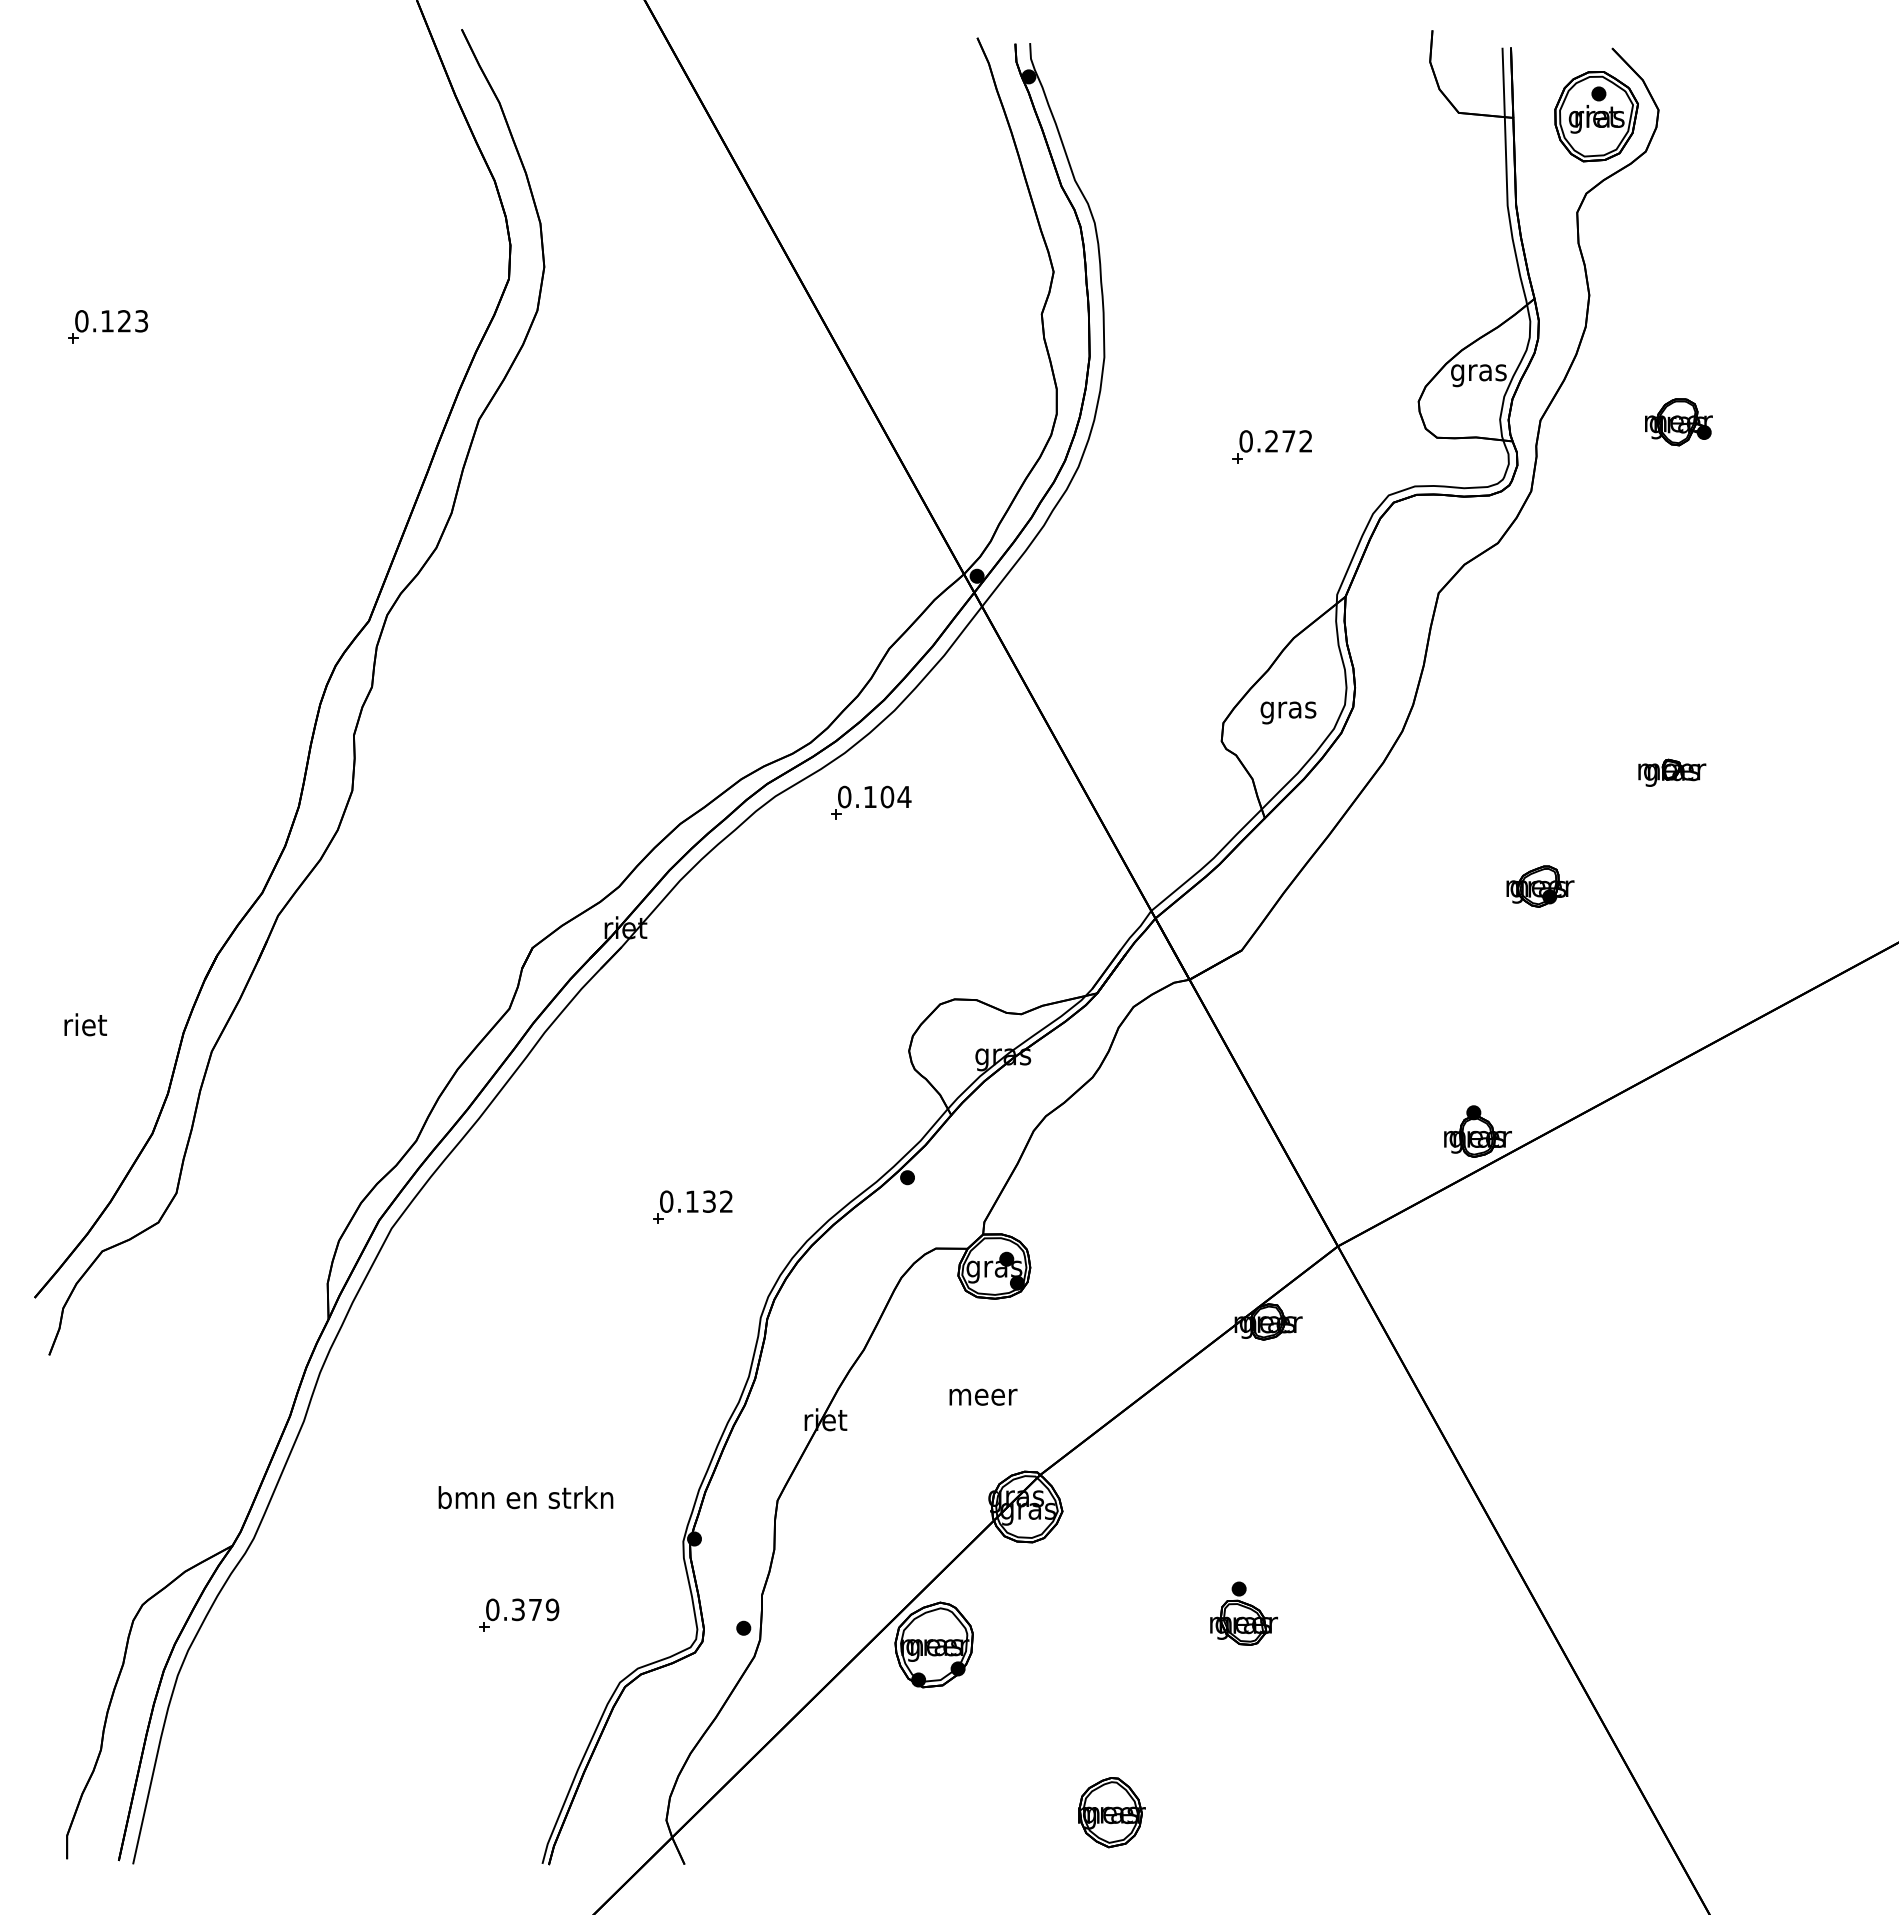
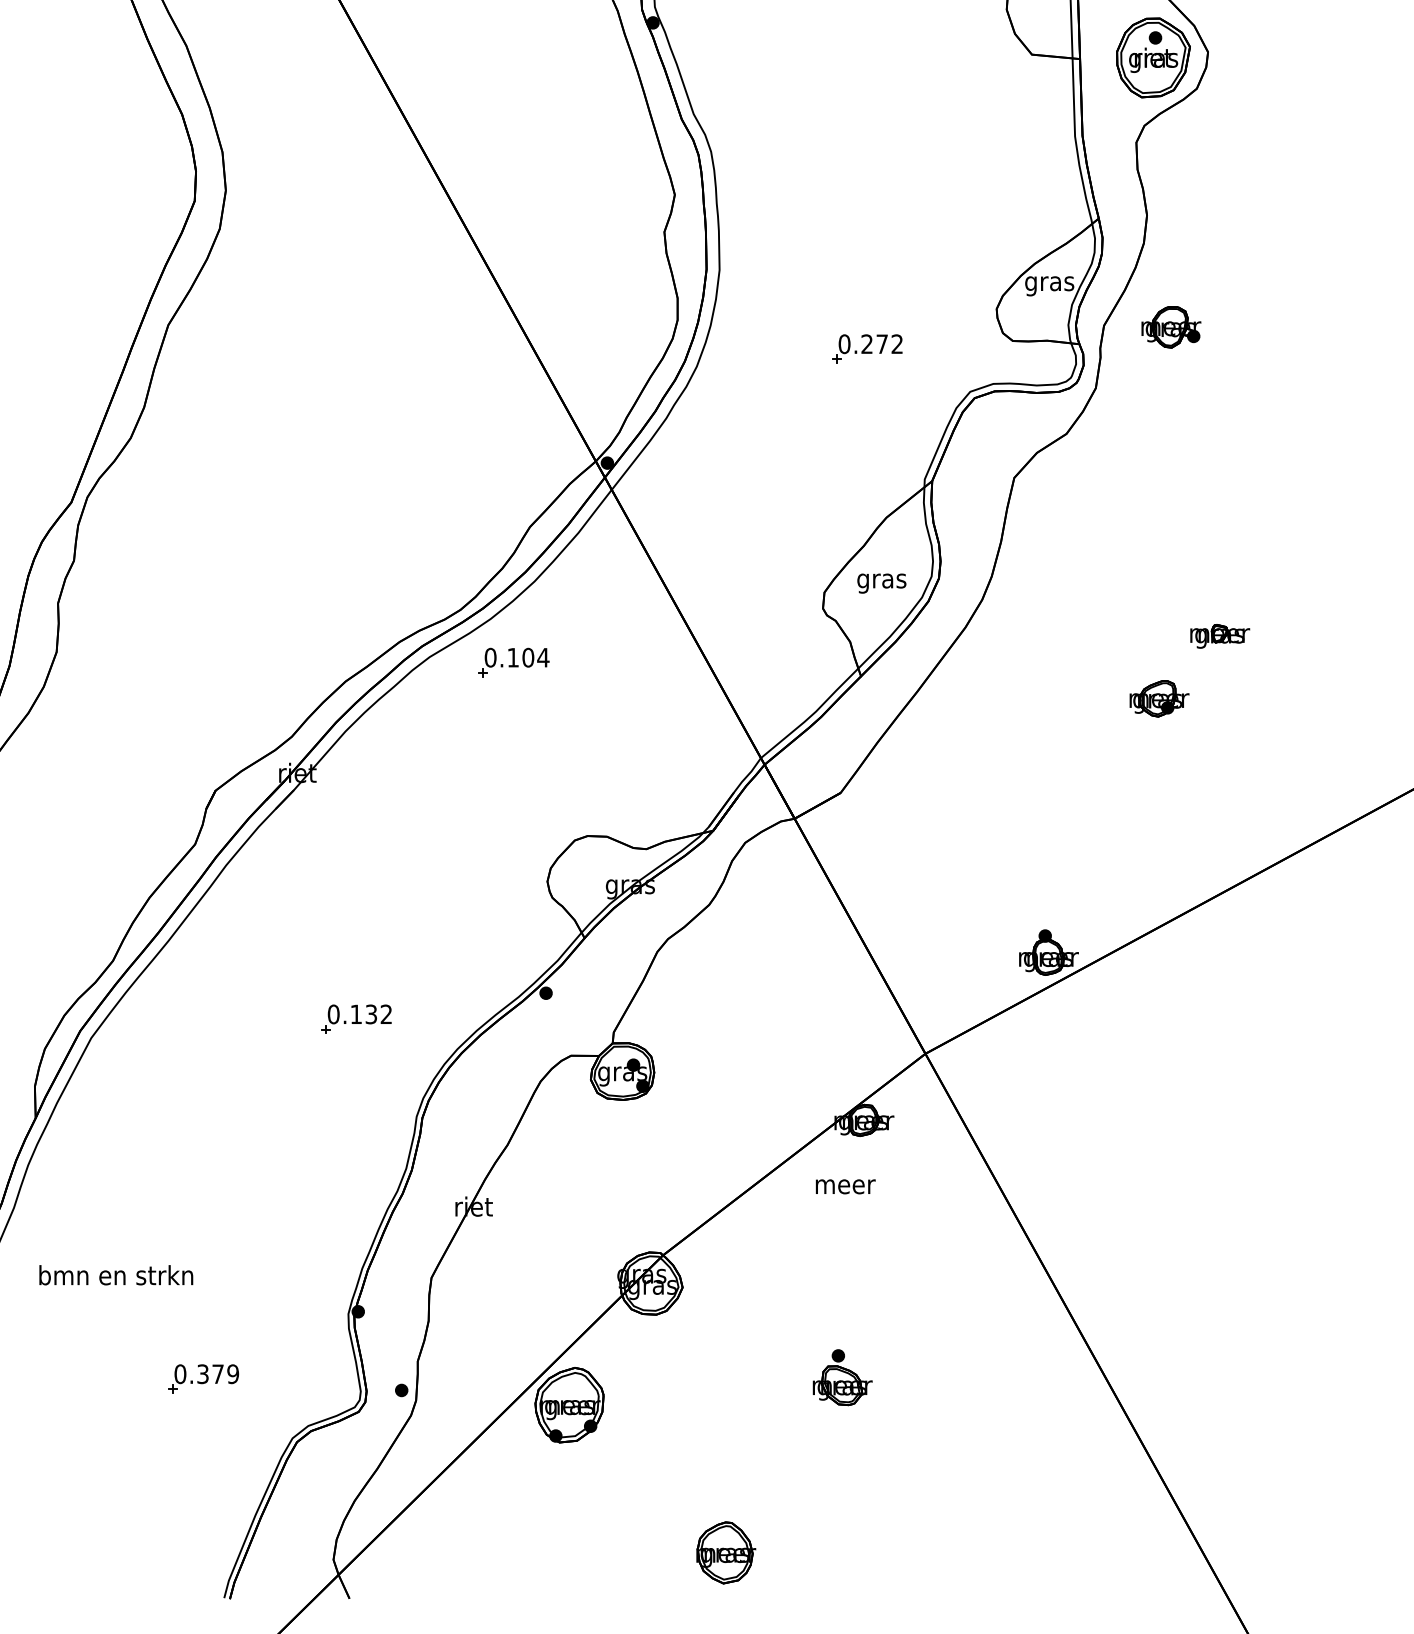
part: (1678, 422) -> (1171, 327), moved
part: (1540, 886) -> (1159, 698), moved
text: (983, 1396) -> (845, 1186), moved
text: (525, 1497) -> (115, 1275), moved

